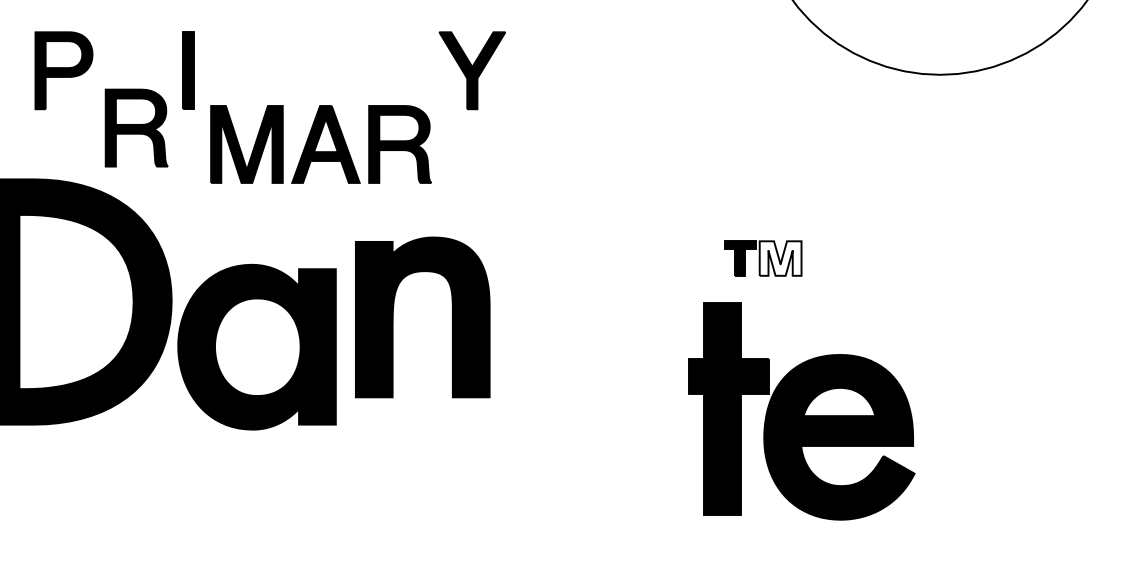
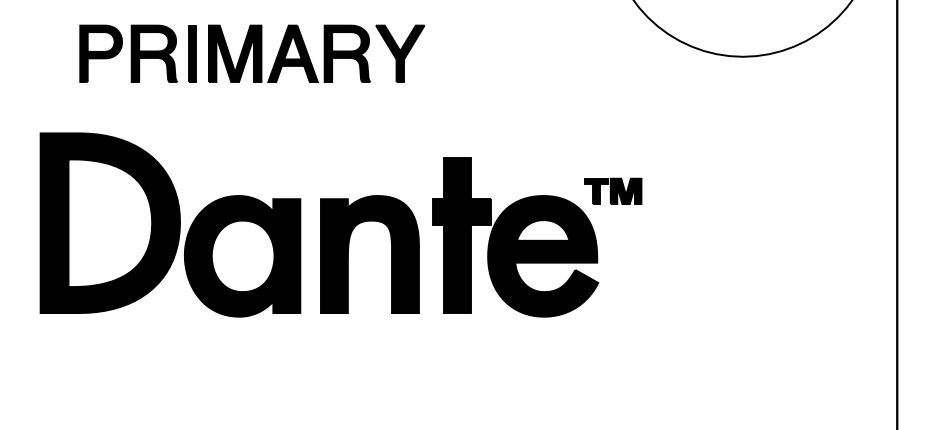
part: (135, 127) -> (153, 53), moved
part: (321, 144) -> (289, 53), moved
fill: (779, 258) -> (625, 191), added
part: (394, 309) -> (349, 248), moved
part: (801, 411) -> (515, 237), moved

